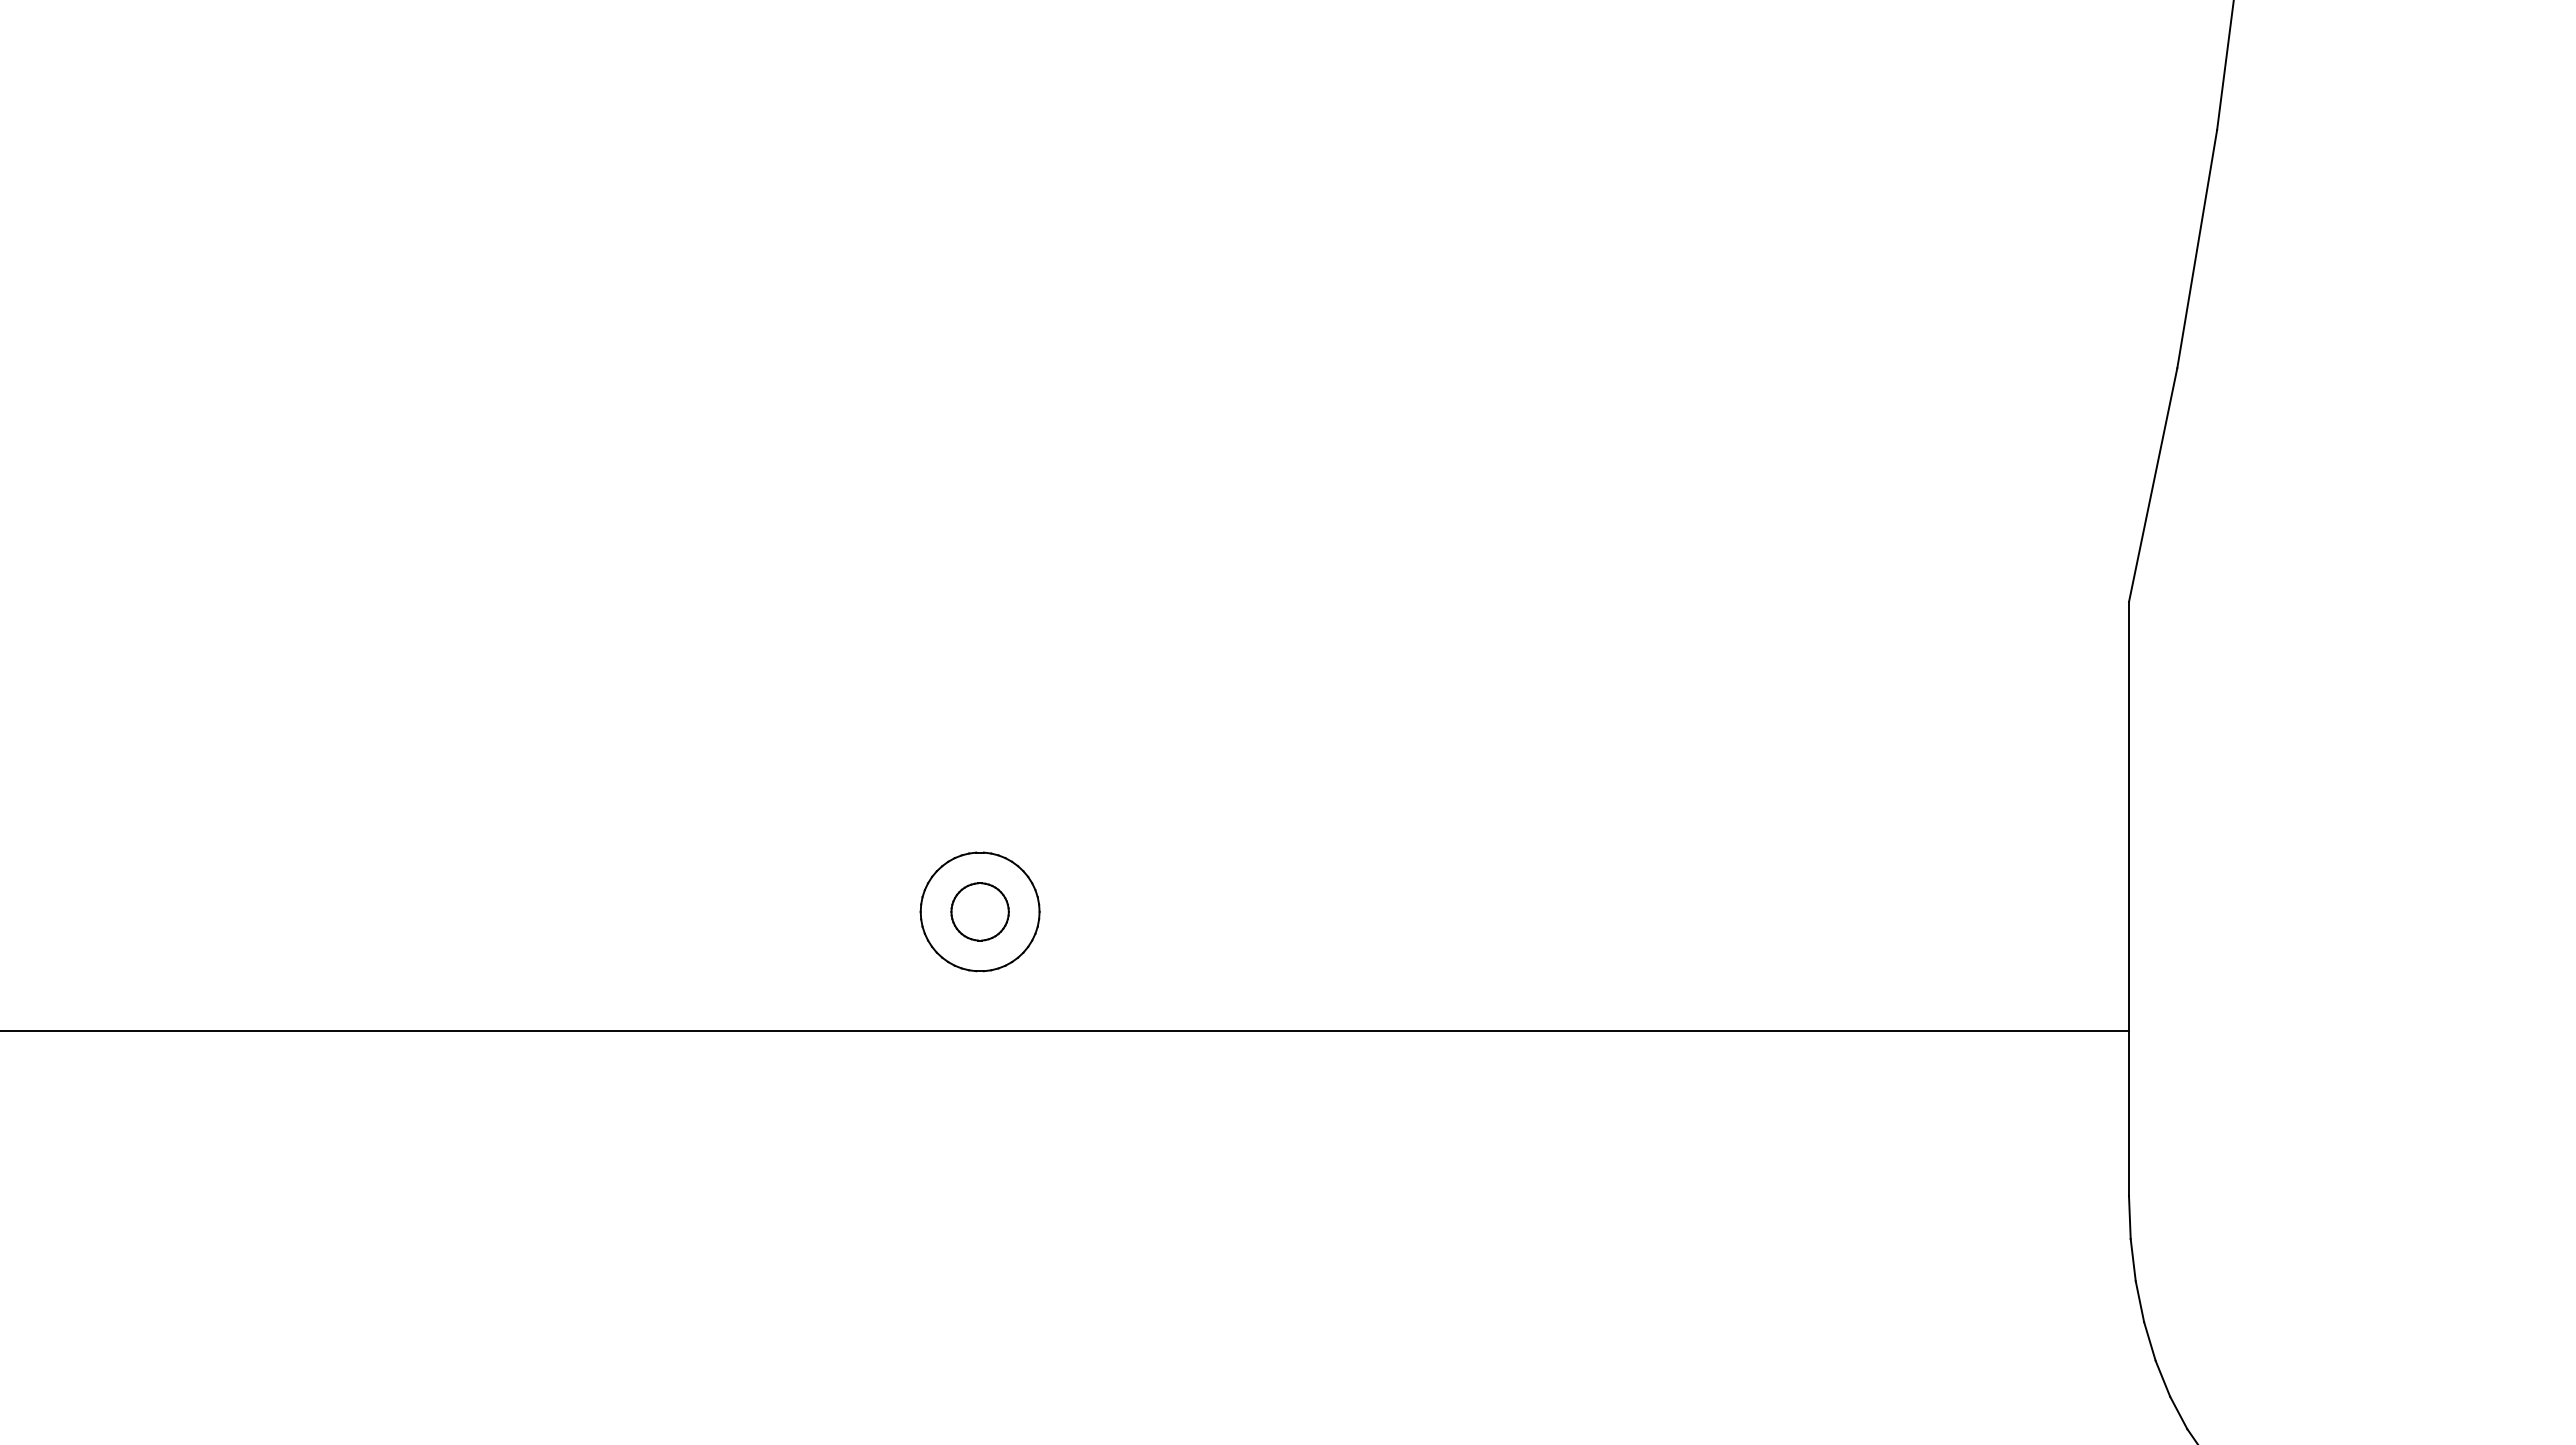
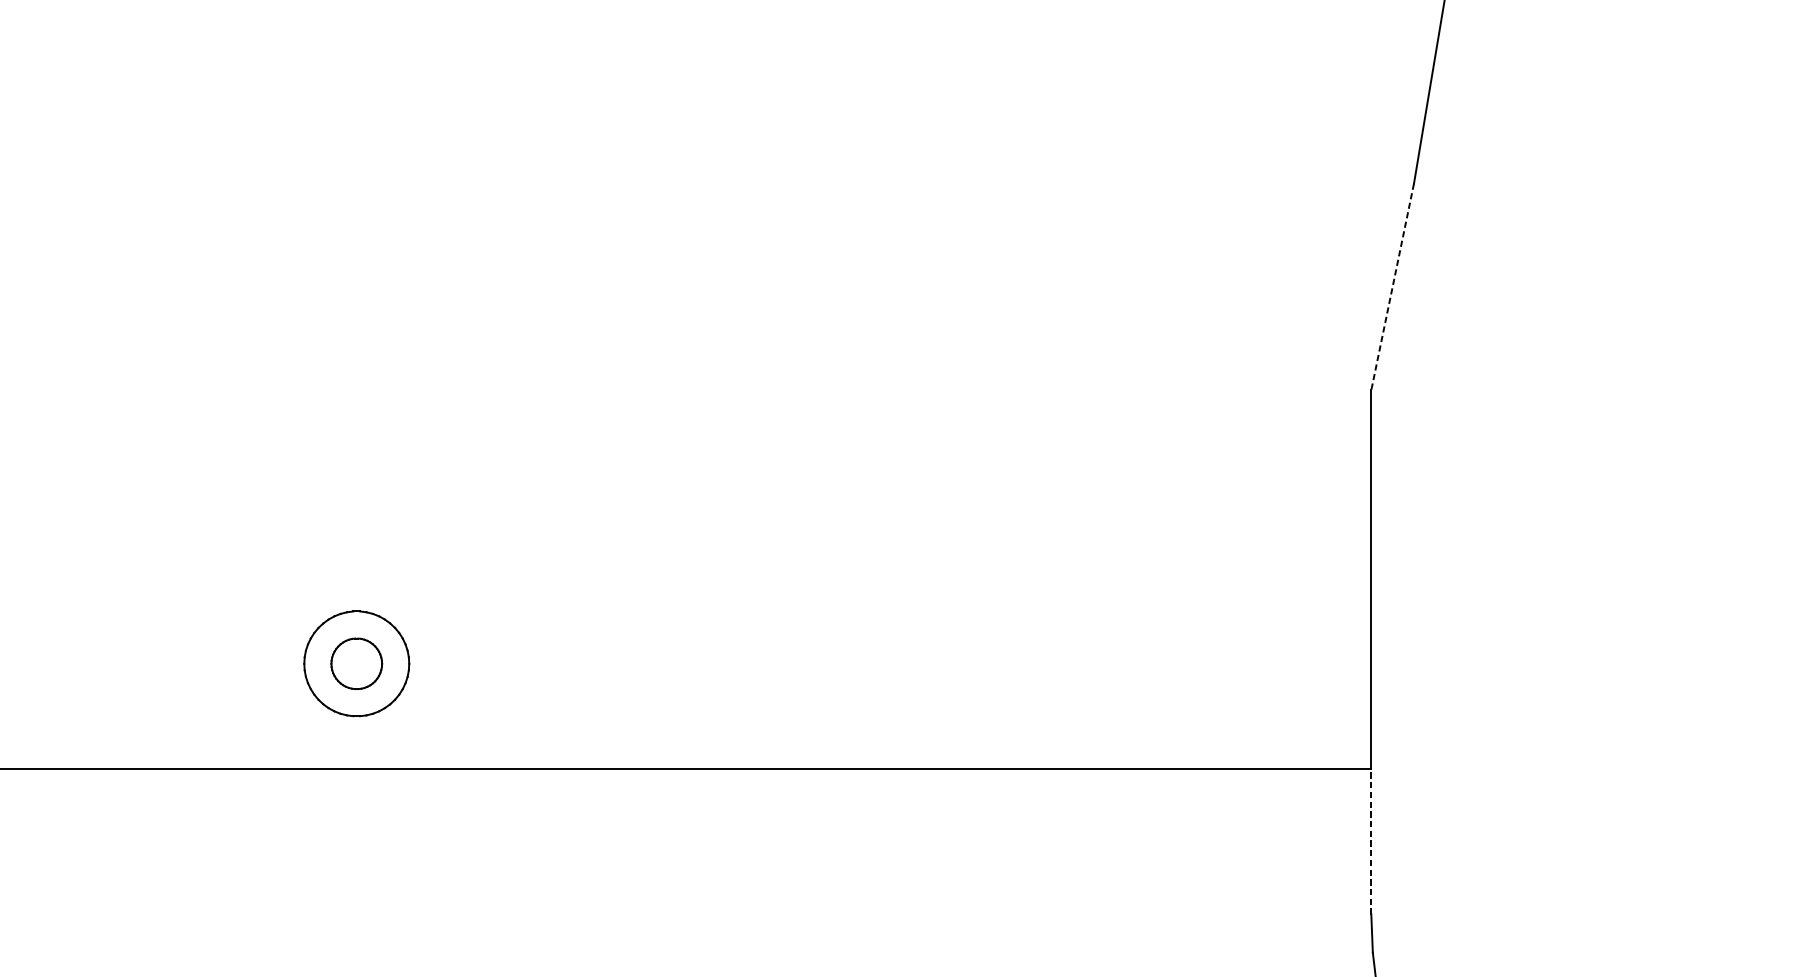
line: (2153, 485) -> (1392, 287), solid -> dashed
line: (2128, 1113) -> (1370, 841), solid -> dashed

